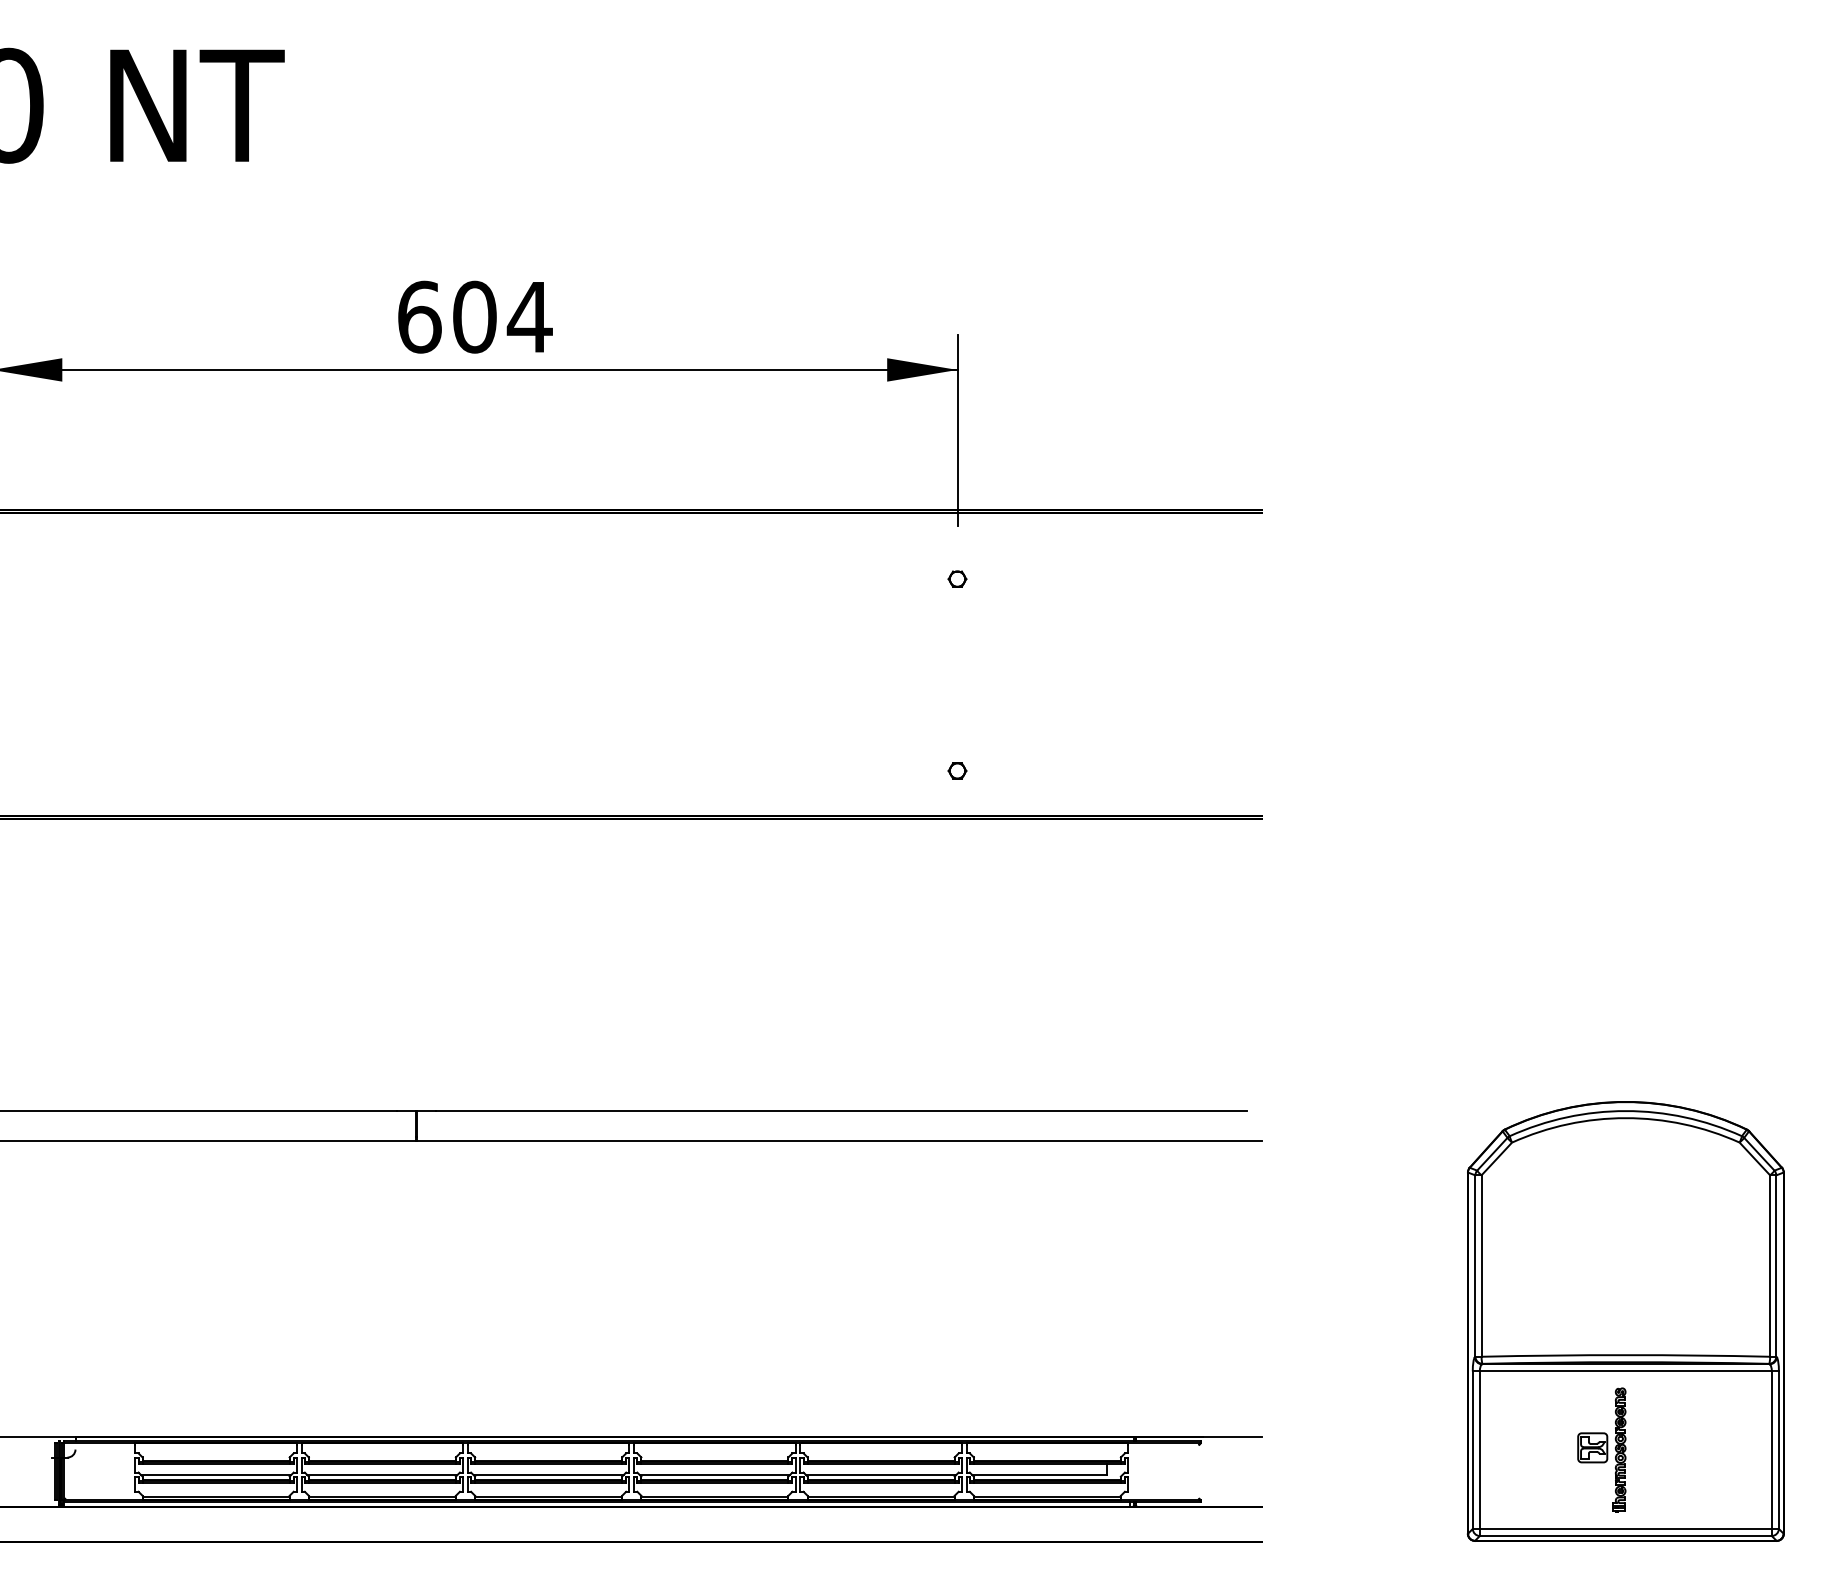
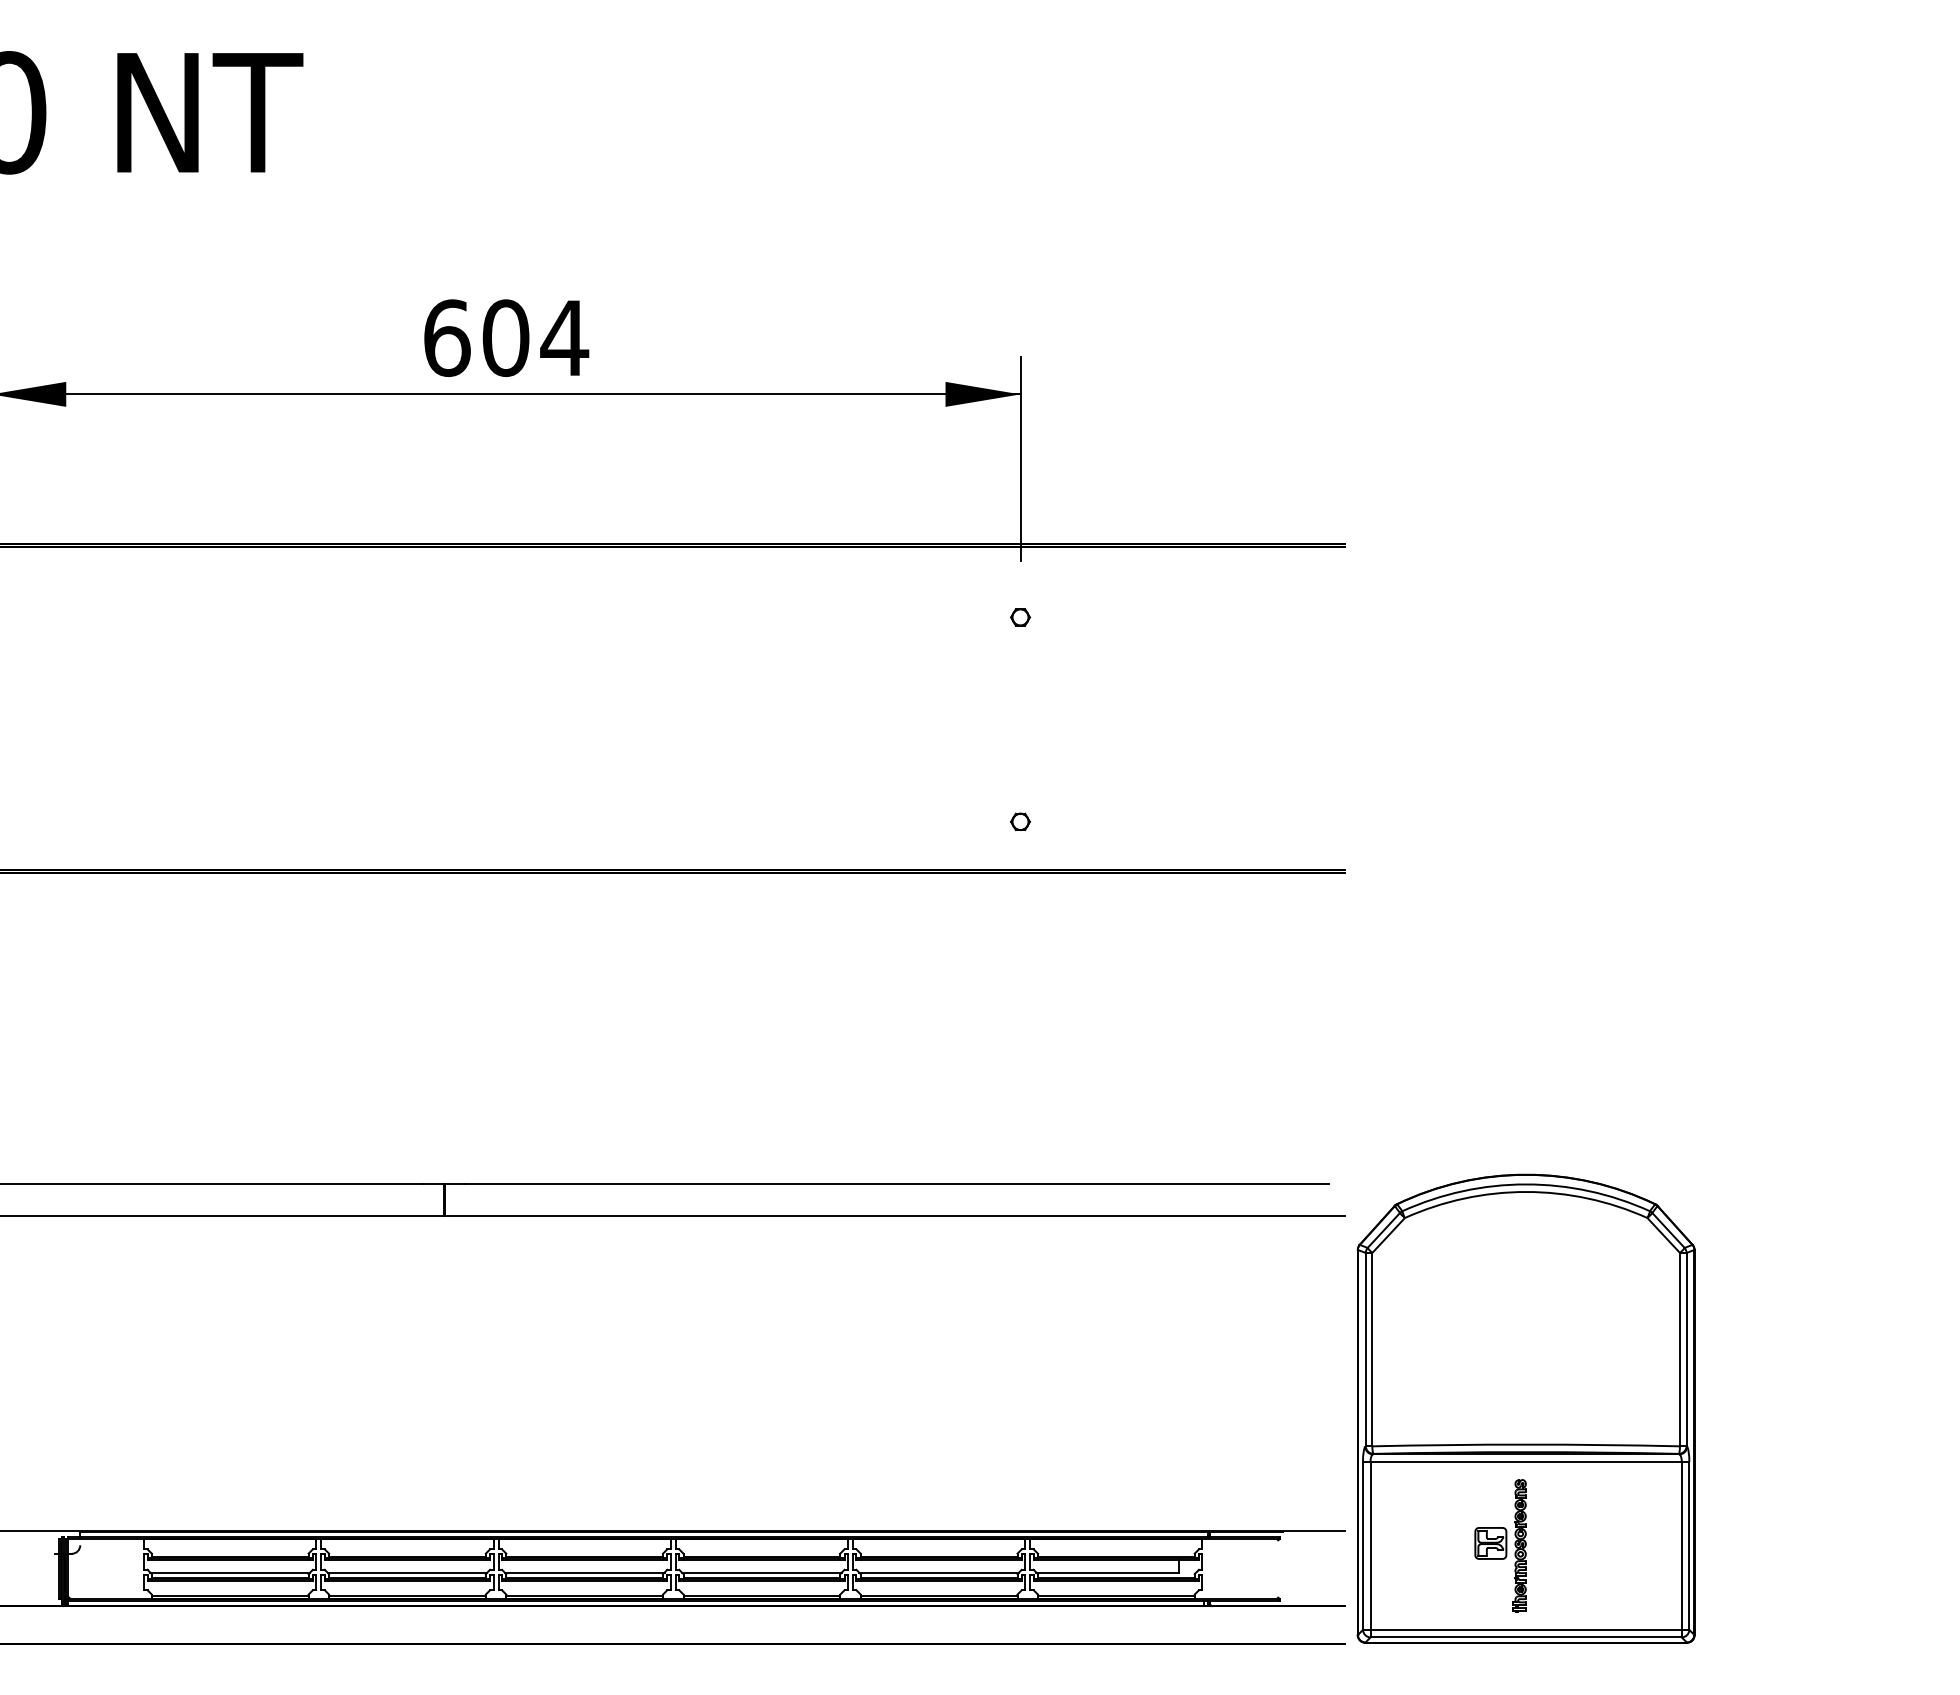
part: (1625, 1321) -> (1525, 1408), moved

